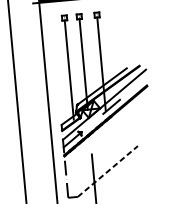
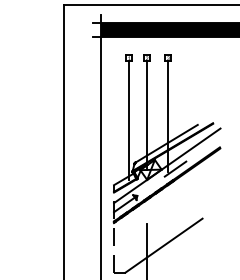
line: (108, 171) -> (164, 245), dashed -> solid

